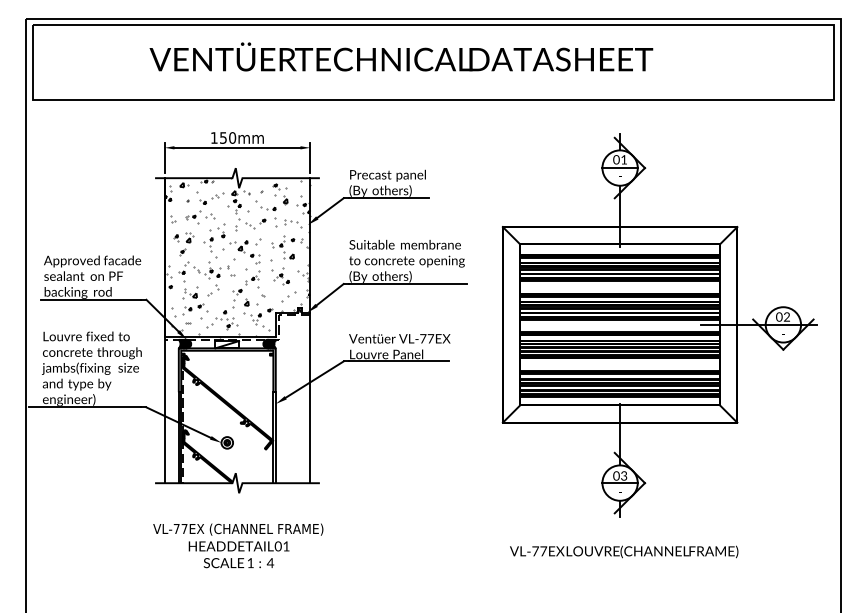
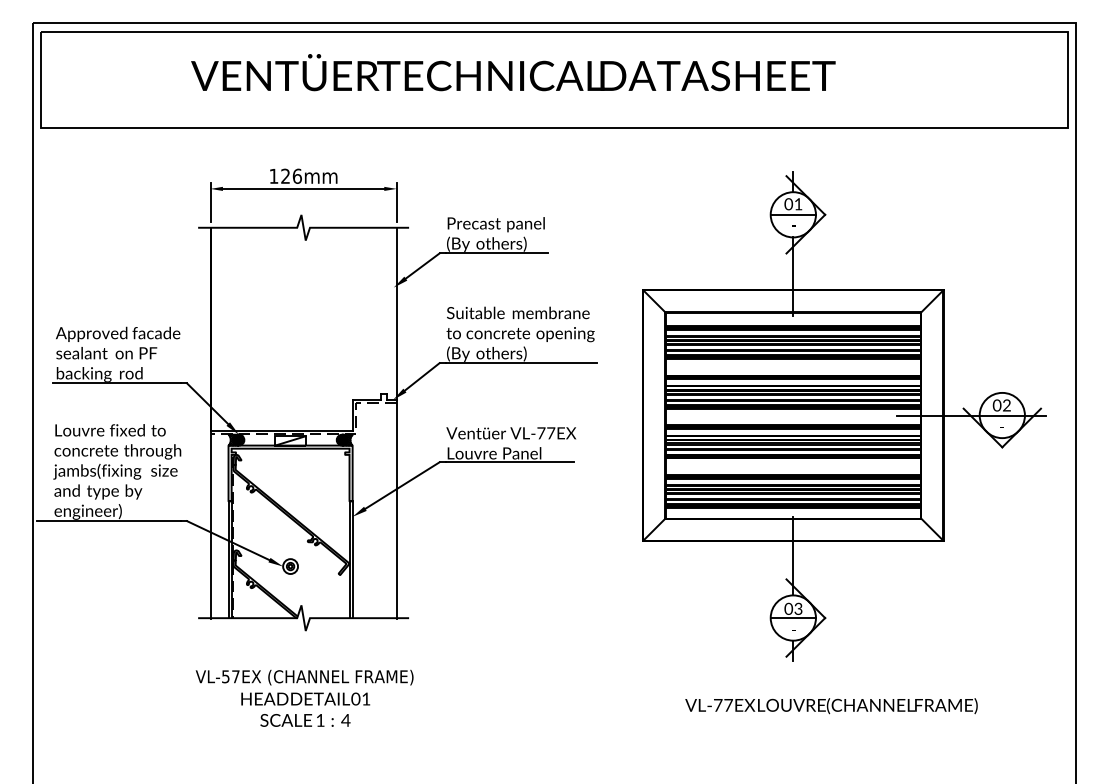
text: (228, 137) -> (291, 175), 150mm -> 126mm
hatch: (237, 256) -> (303, 328), removed
text: (176, 528) -> (225, 676), VL-77EX -> VL-57EX
text: (624, 552) -> (831, 706), moved

